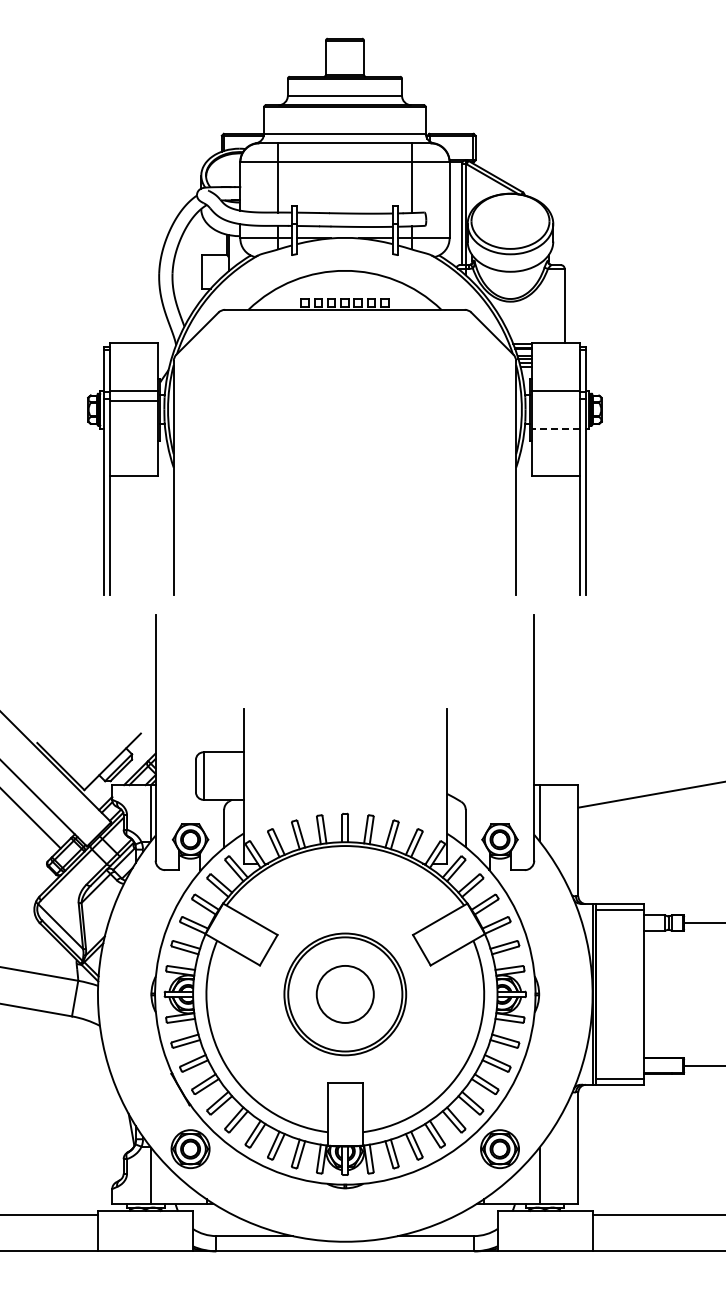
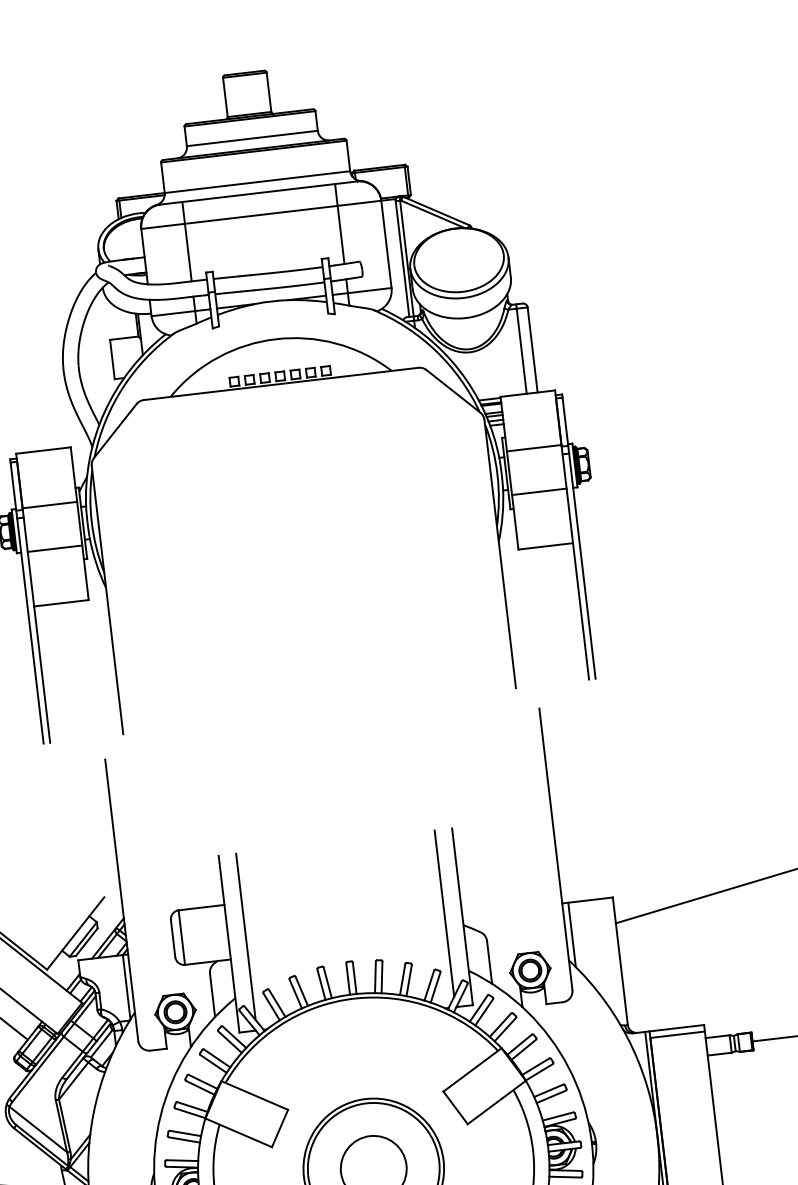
line: (555, 304) -> (521, 349), added
line: (133, 400) -> (54, 548), moved
line: (556, 428) -> (539, 491), dashed -> solid
line: (258, 781) -> (245, 936), added
line: (431, 781) -> (443, 913), added

